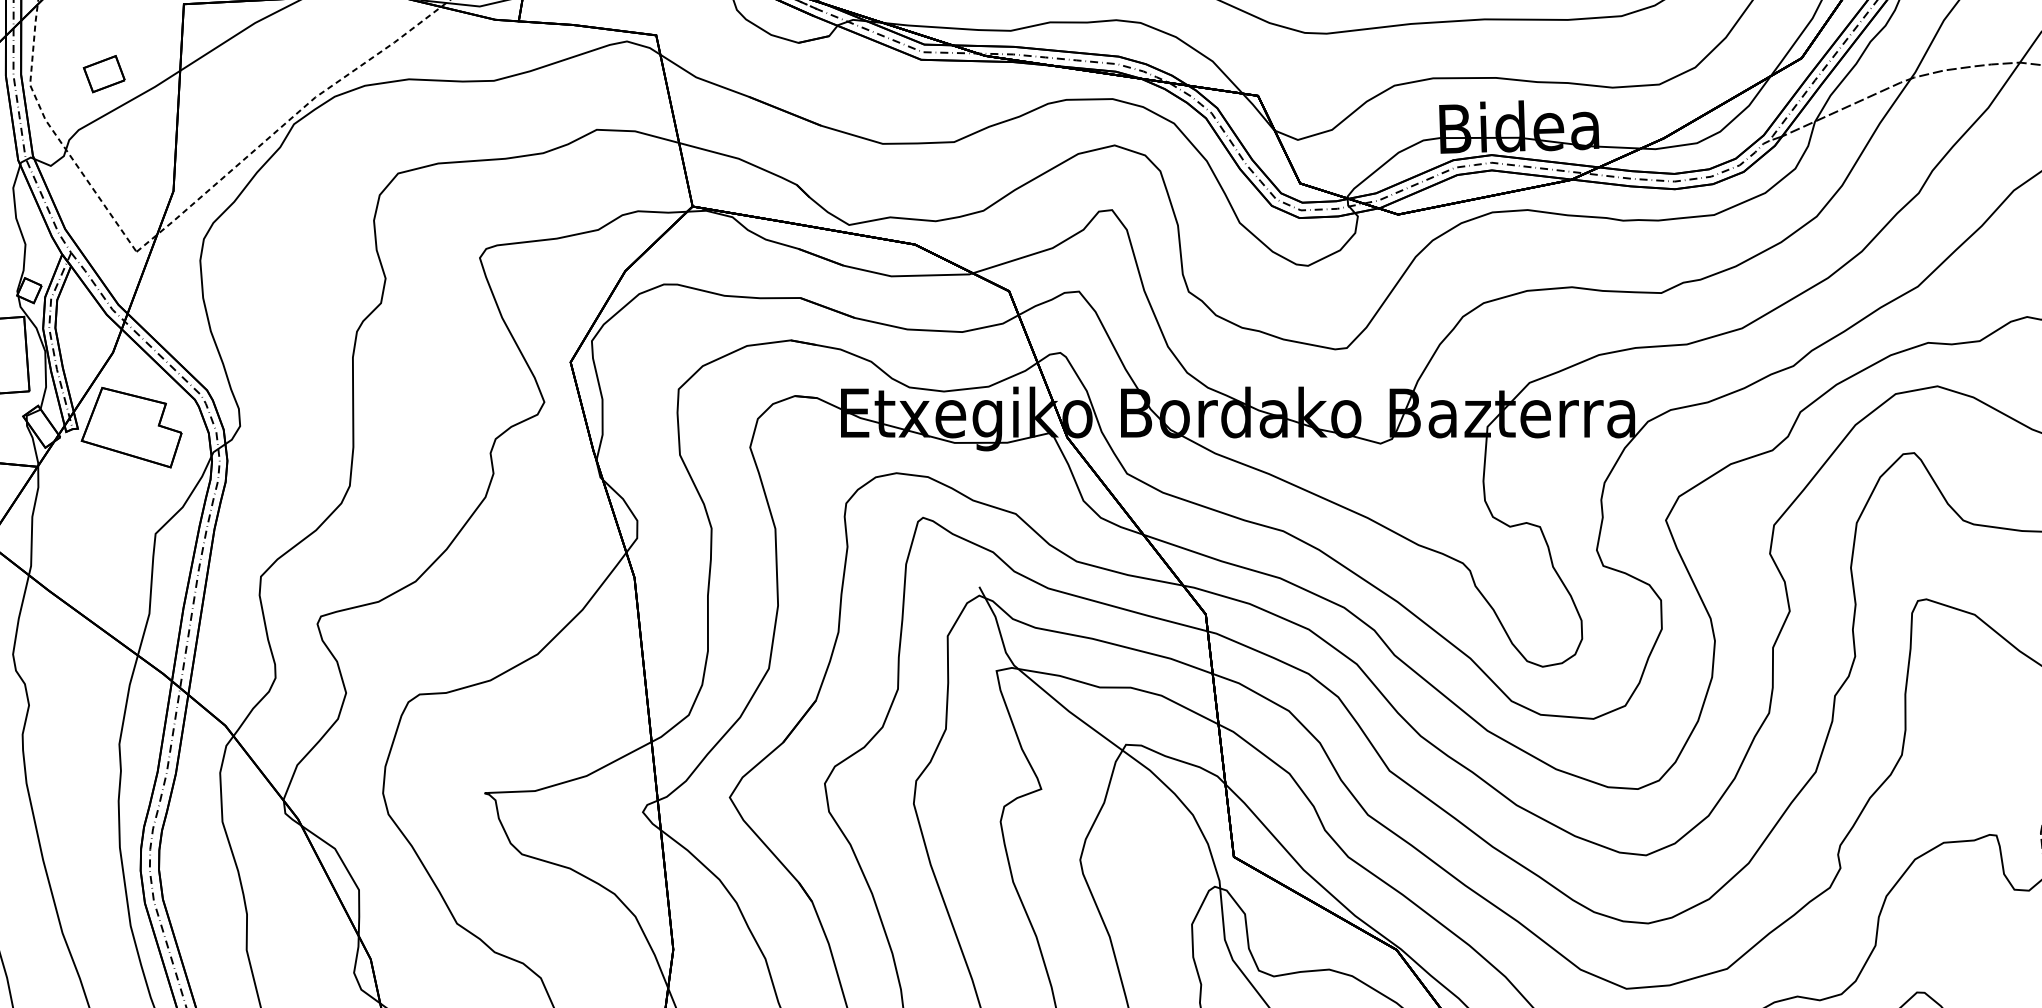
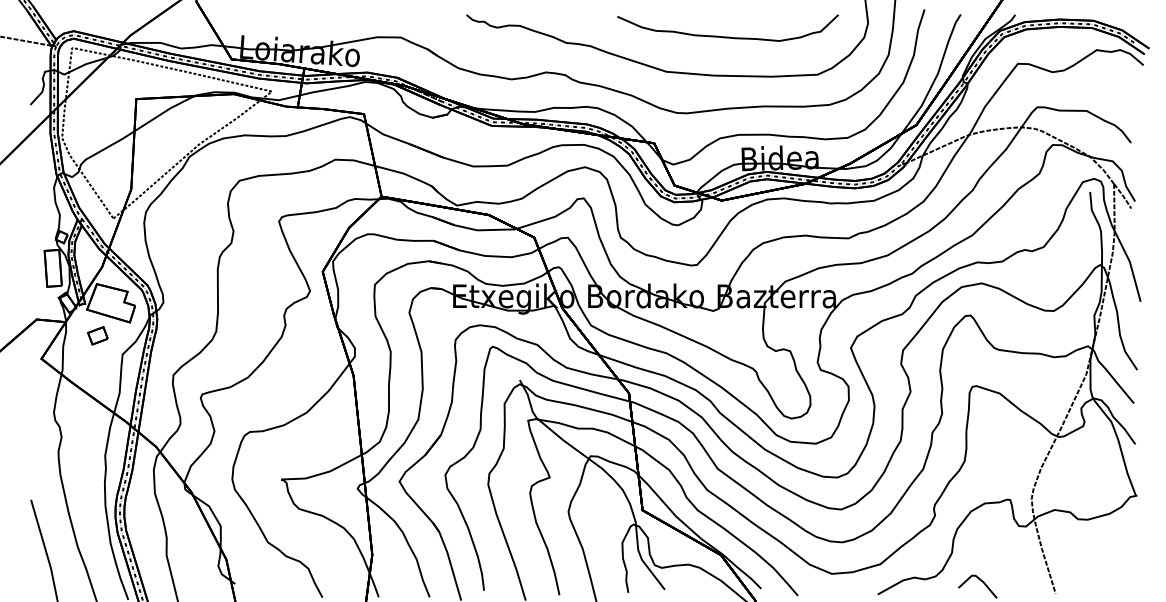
part: (103, 73) -> (97, 335), moved

